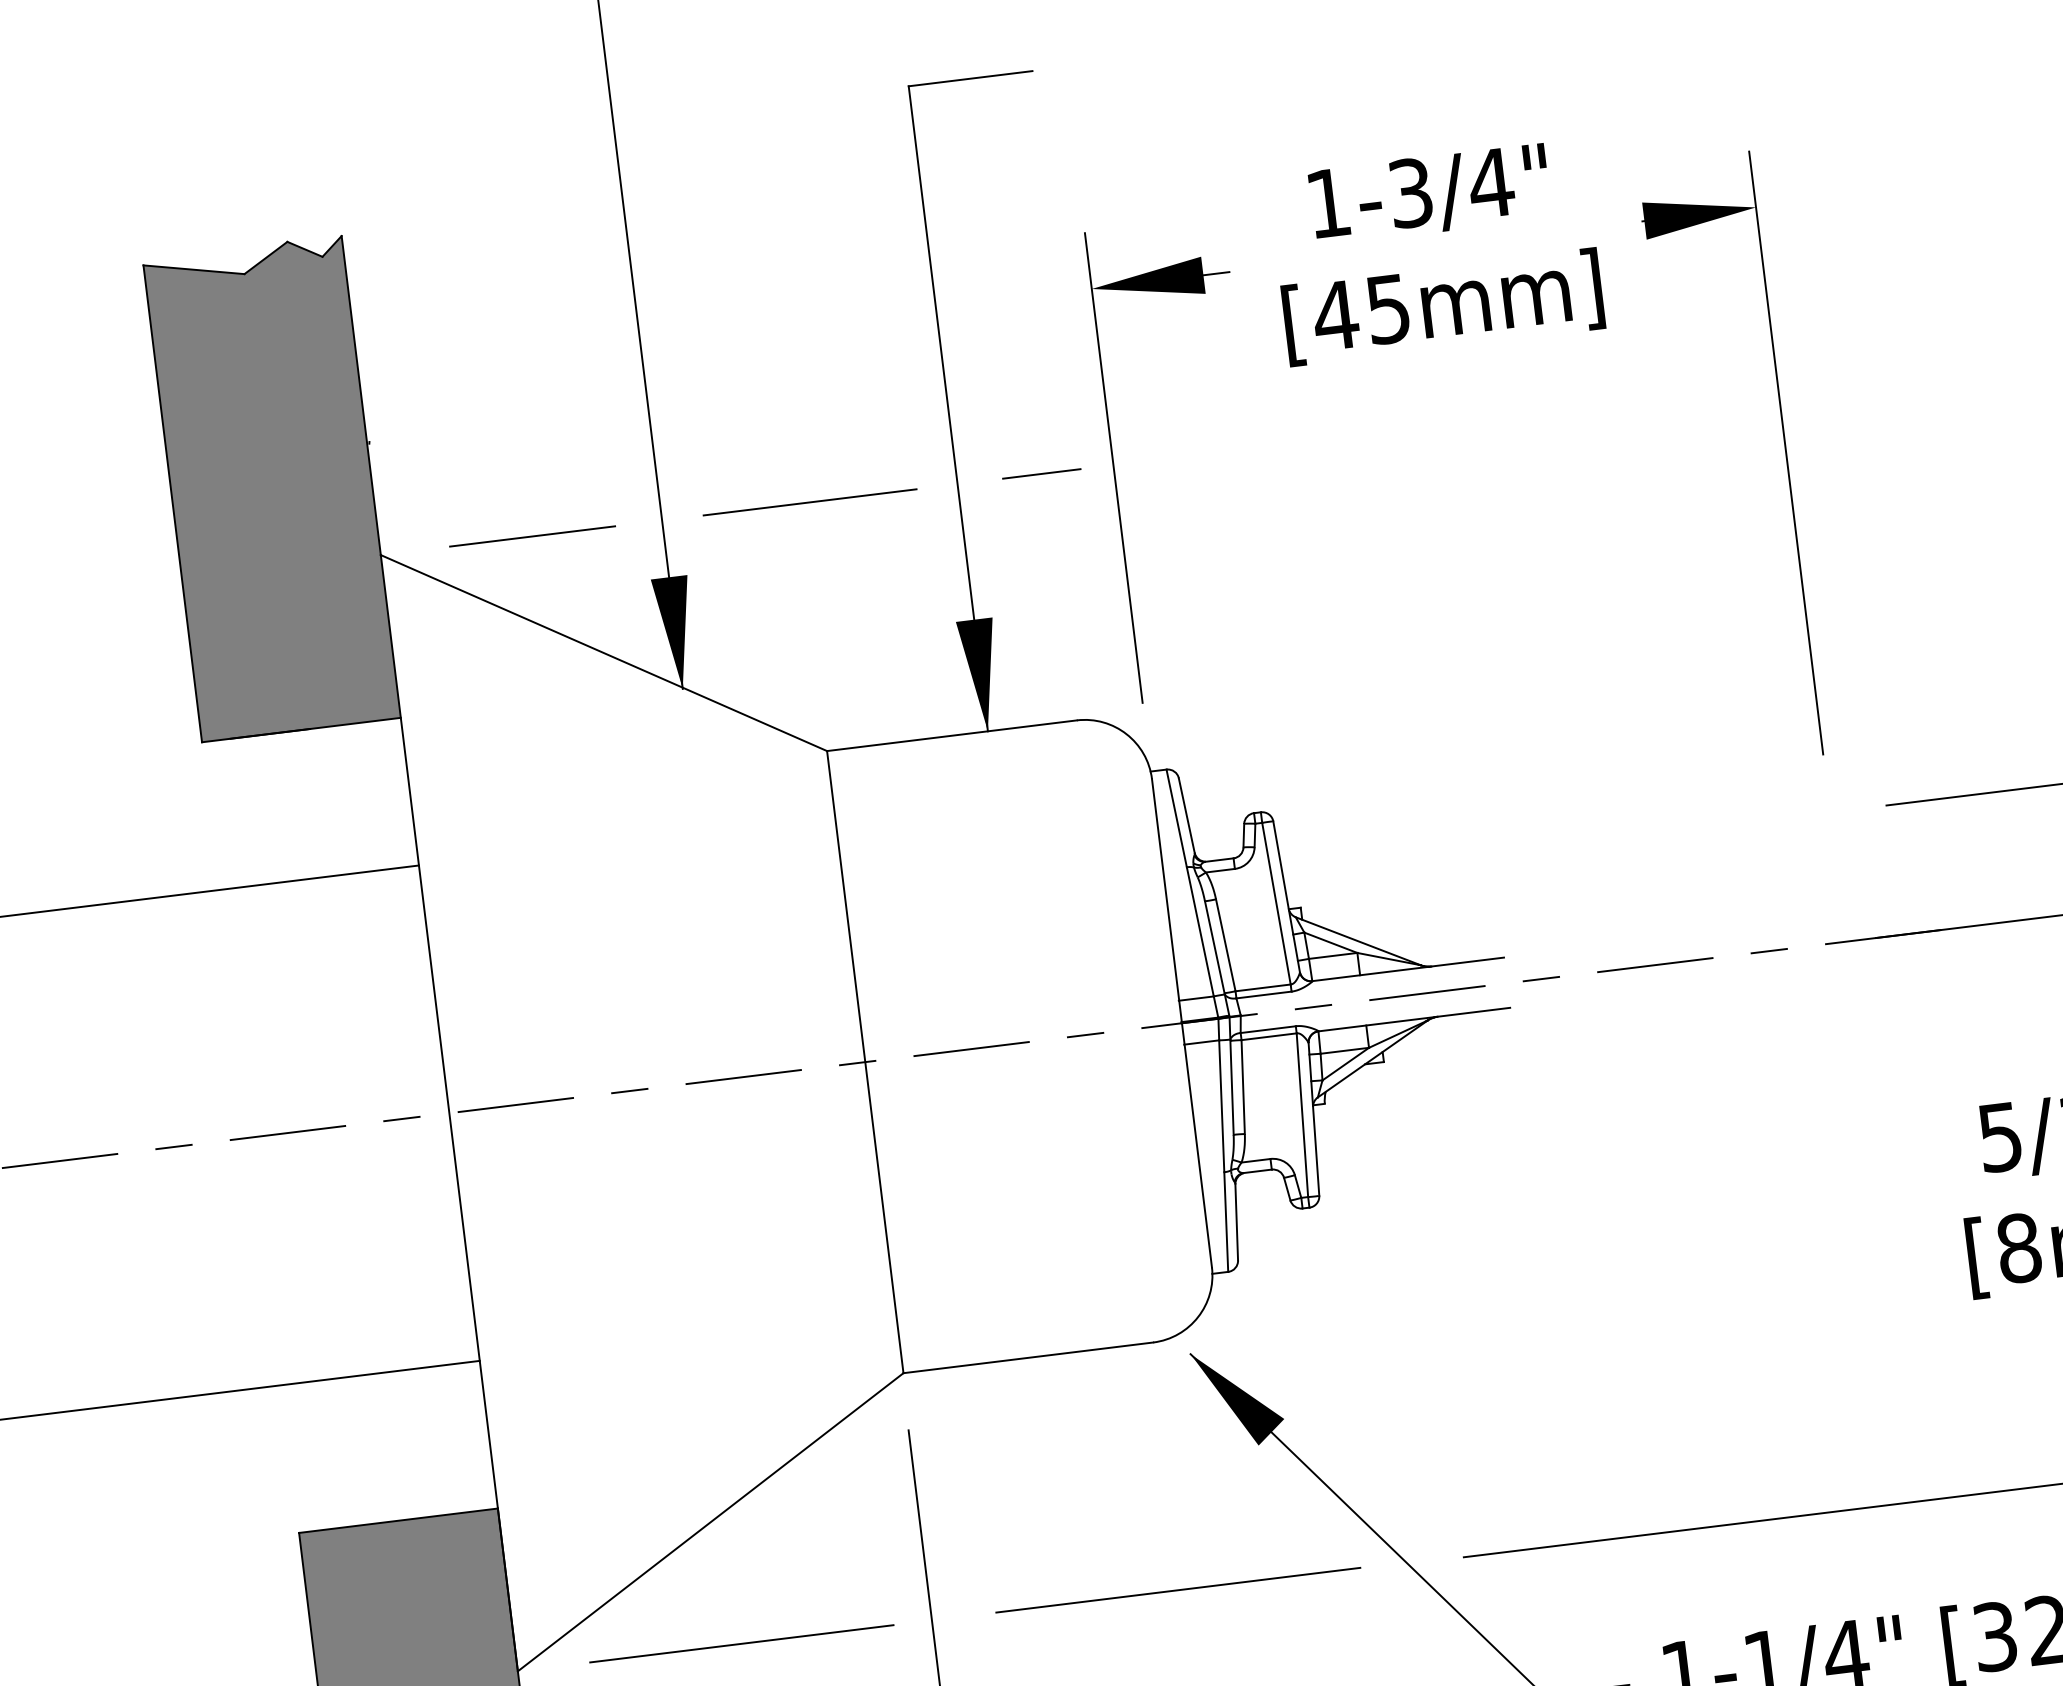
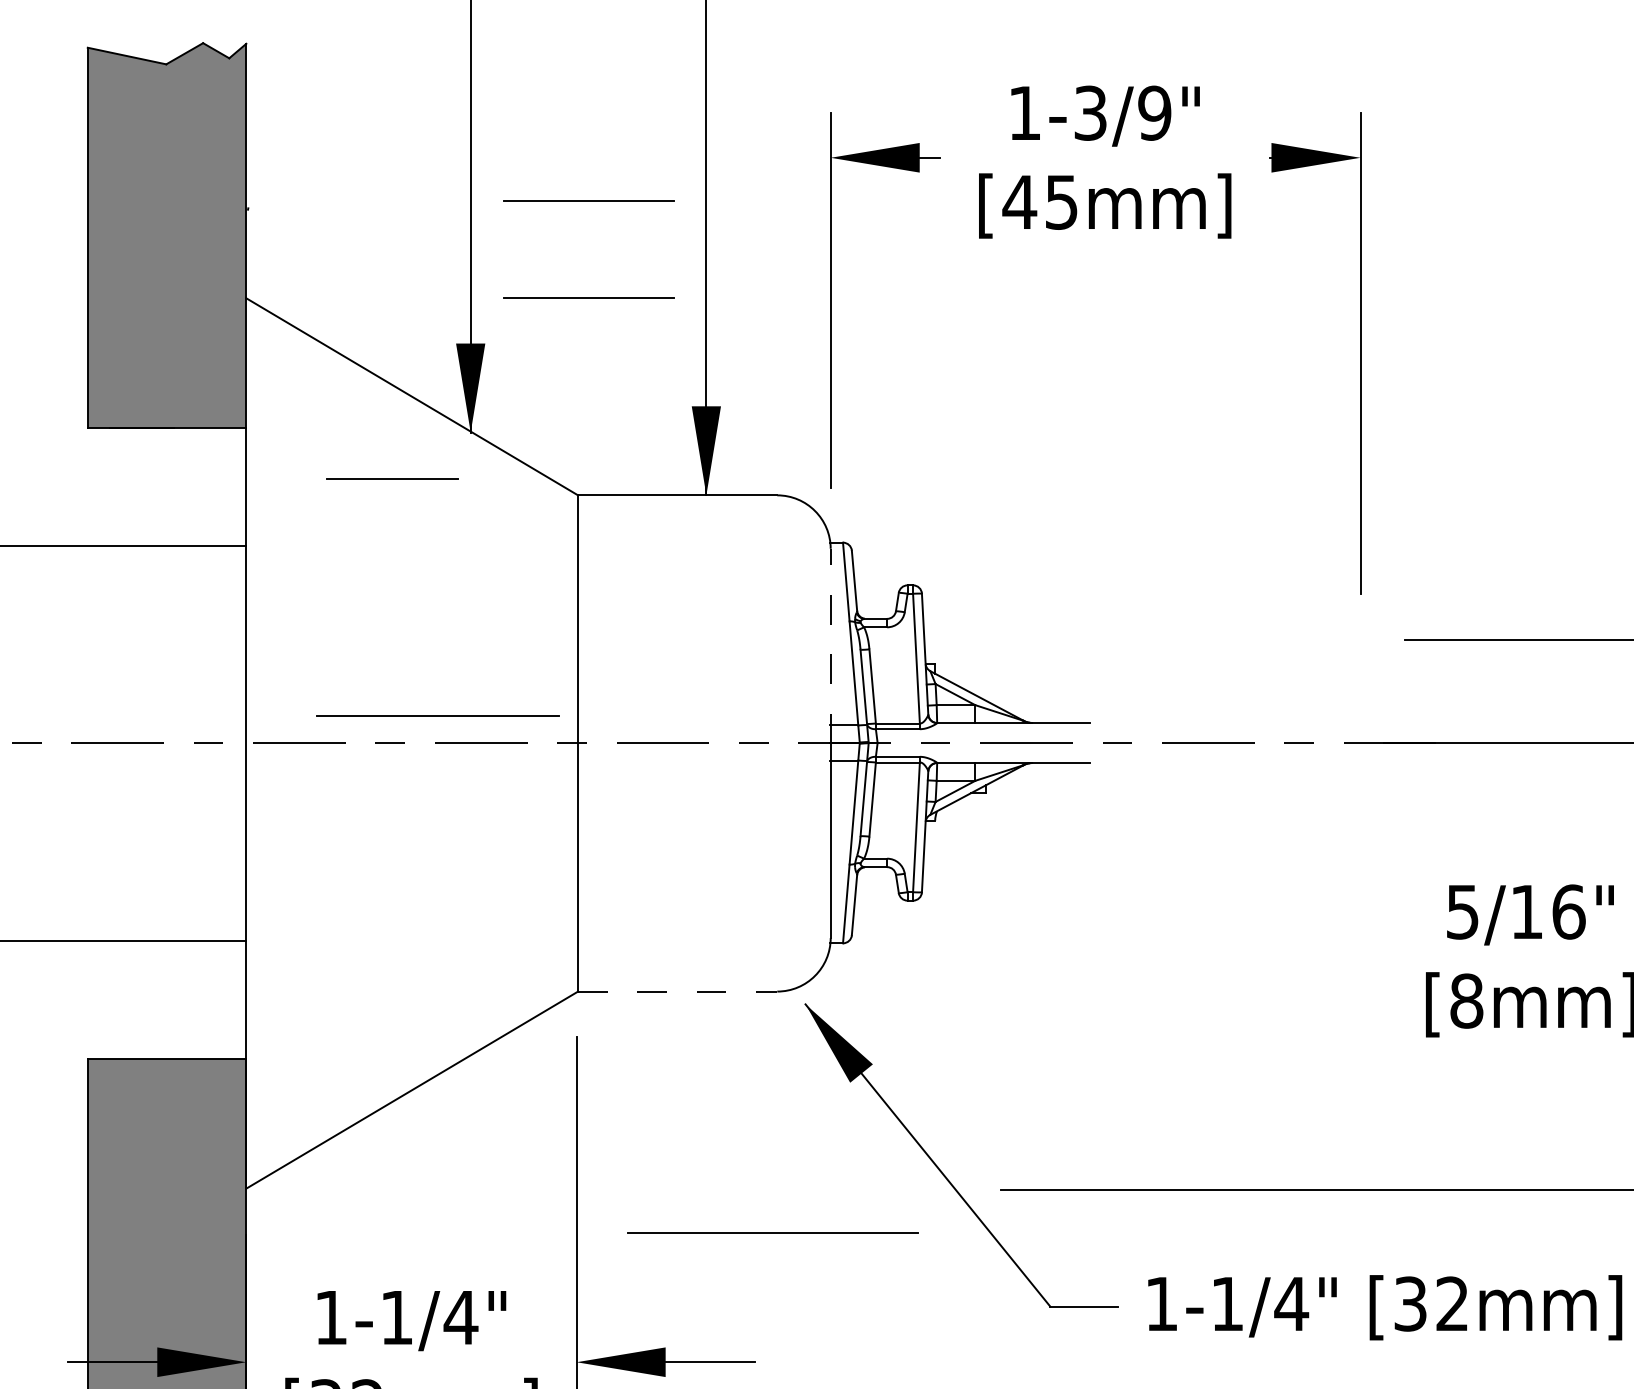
text: (1490, 182) -> (1154, 112), 1-3/4" -> 1-3/9"
line: (794, 379) -> (588, 200), added
line: (1041, 472) -> (773, 297), removed
line: (532, 535) -> (392, 478), moved
line: (1166, 900) -> (830, 645), solid -> dashed
line: (1028, 1357) -> (677, 991), solid -> dashed
line: (1177, 1590) -> (772, 1232), moved
line: (741, 1643) -> (437, 715), moved

